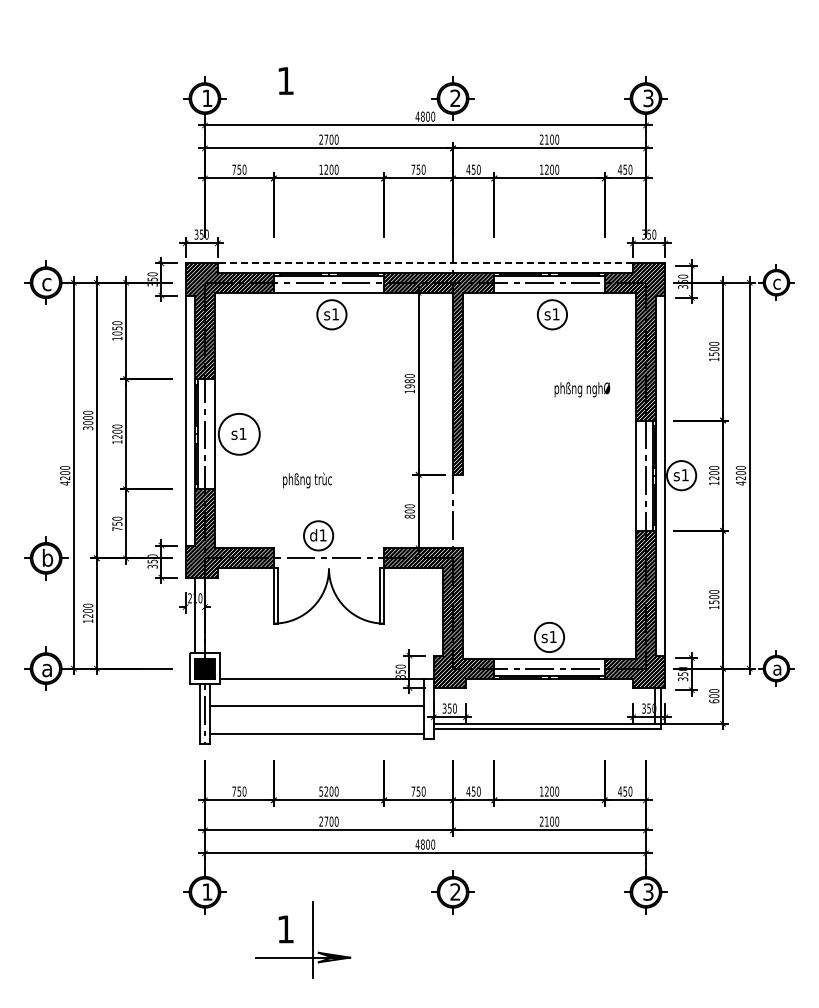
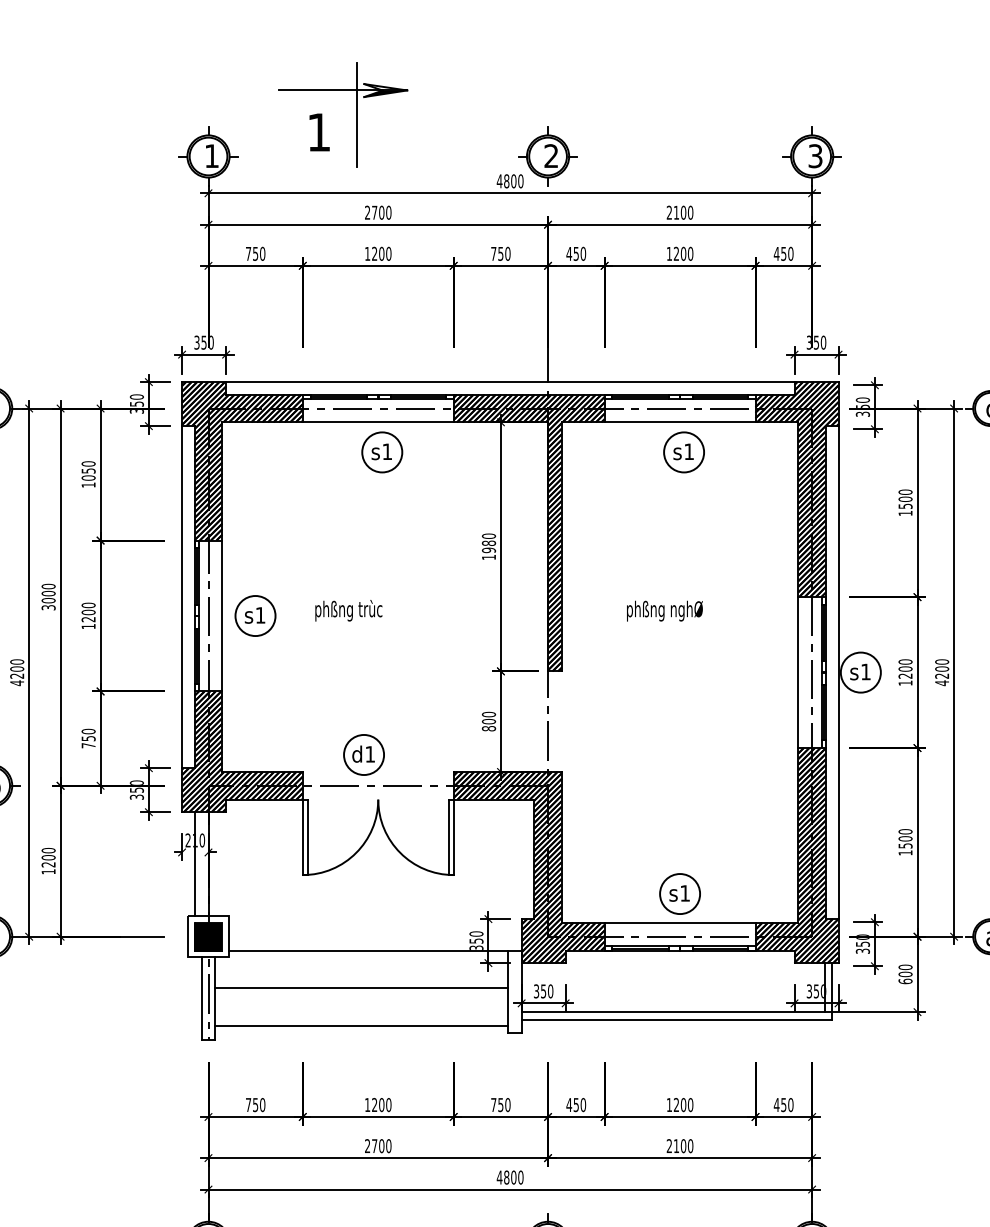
part: (312, 67) -> (355, 113), added
line: (425, 263) -> (510, 382), dashed -> solid
text: (582, 389) -> (665, 610), moved
circle: (238, 433) -> (254, 614), size x0.71
text: (307, 480) -> (348, 610), moved
text: (321, 791) -> (368, 1104), 5200 -> 1200

